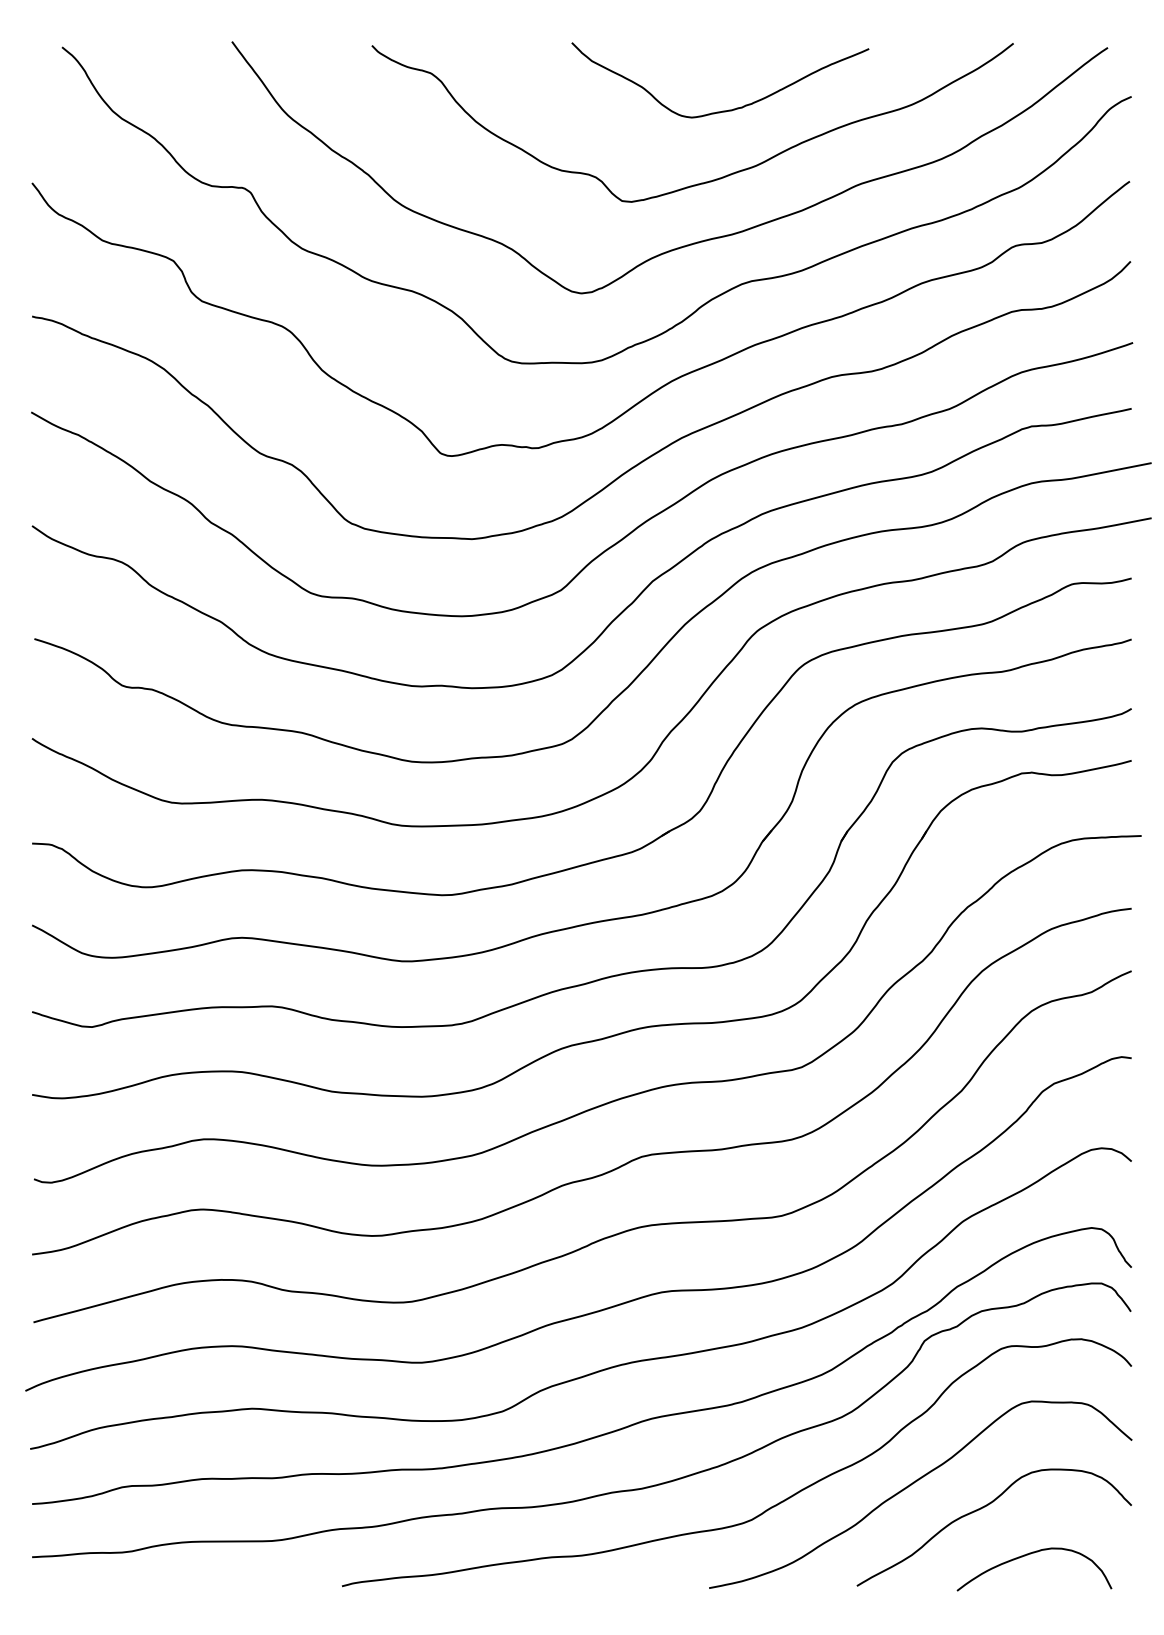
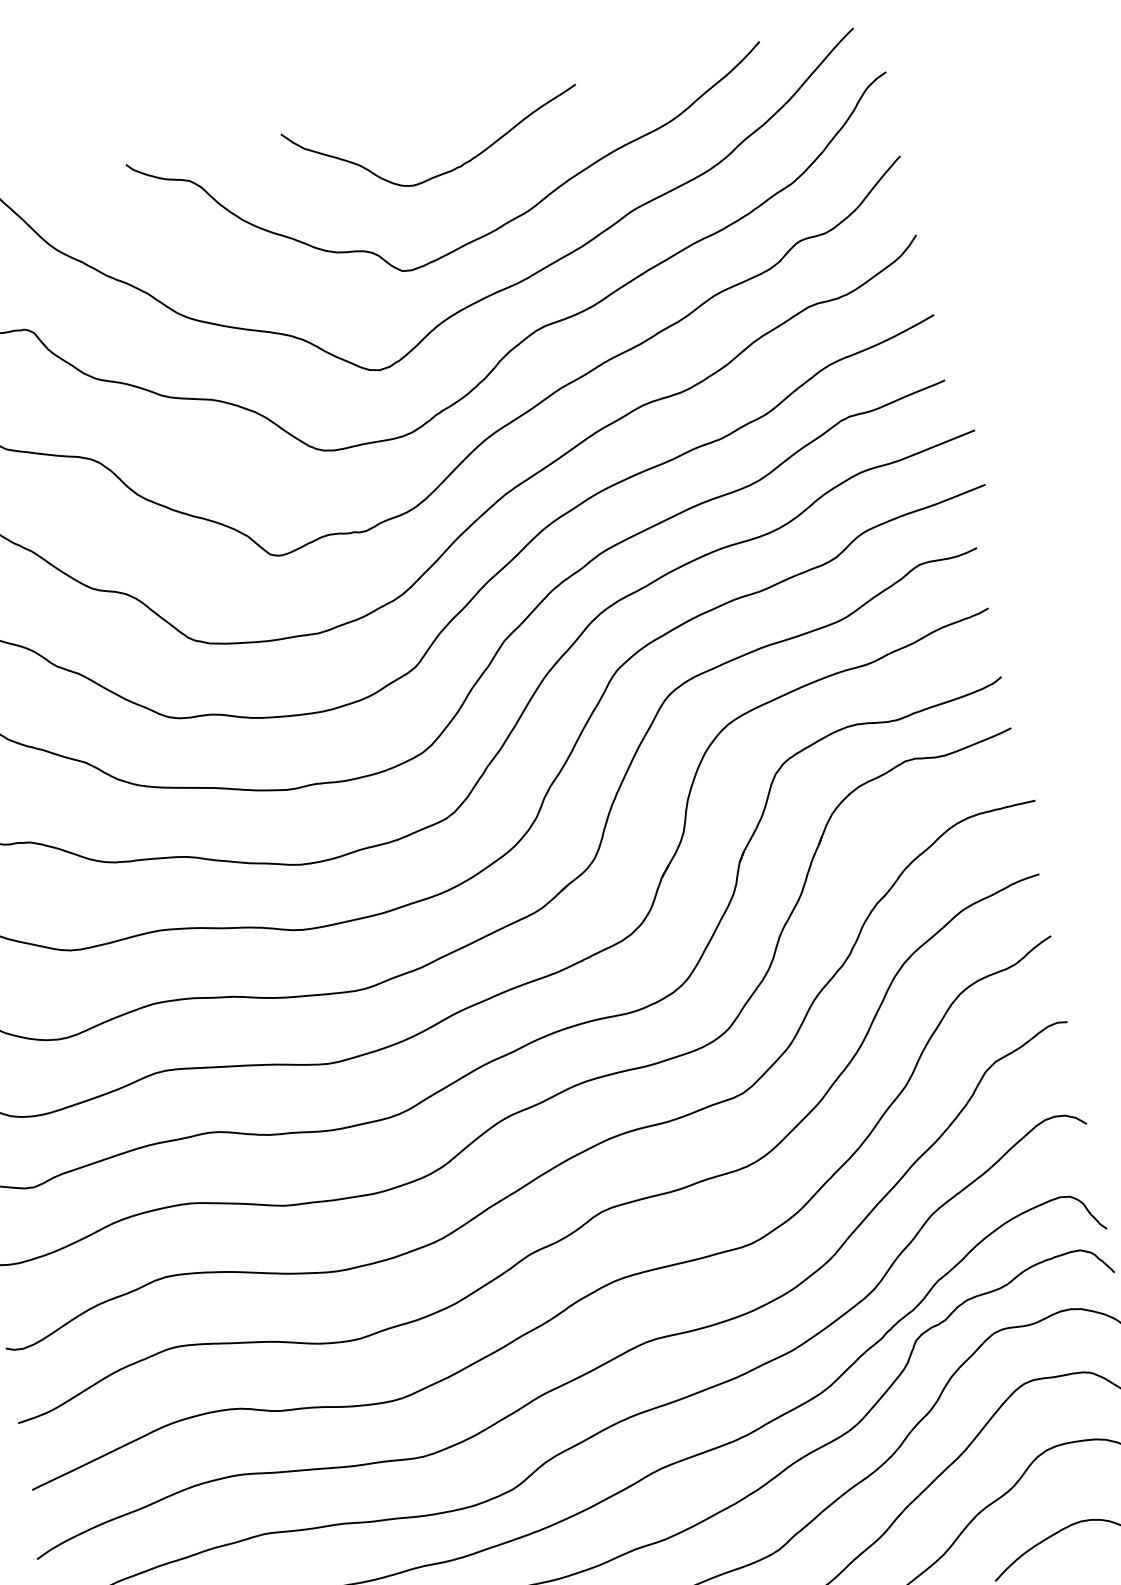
curve: (722, 110) -> (442, 172), moved

